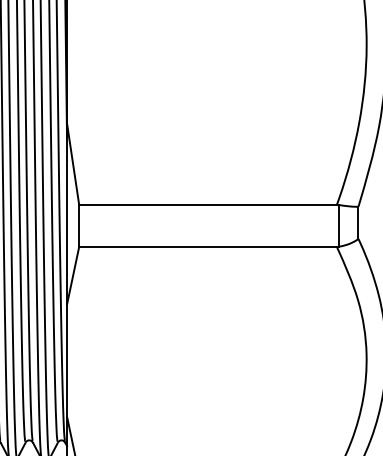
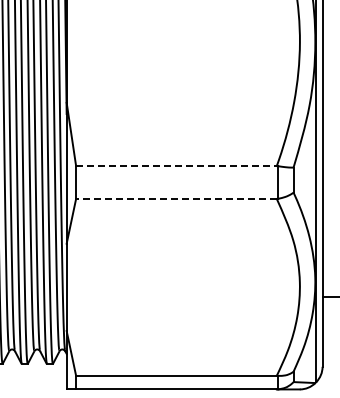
line: (208, 205) -> (176, 166), solid -> dashed
line: (206, 246) -> (175, 198), solid -> dashed

